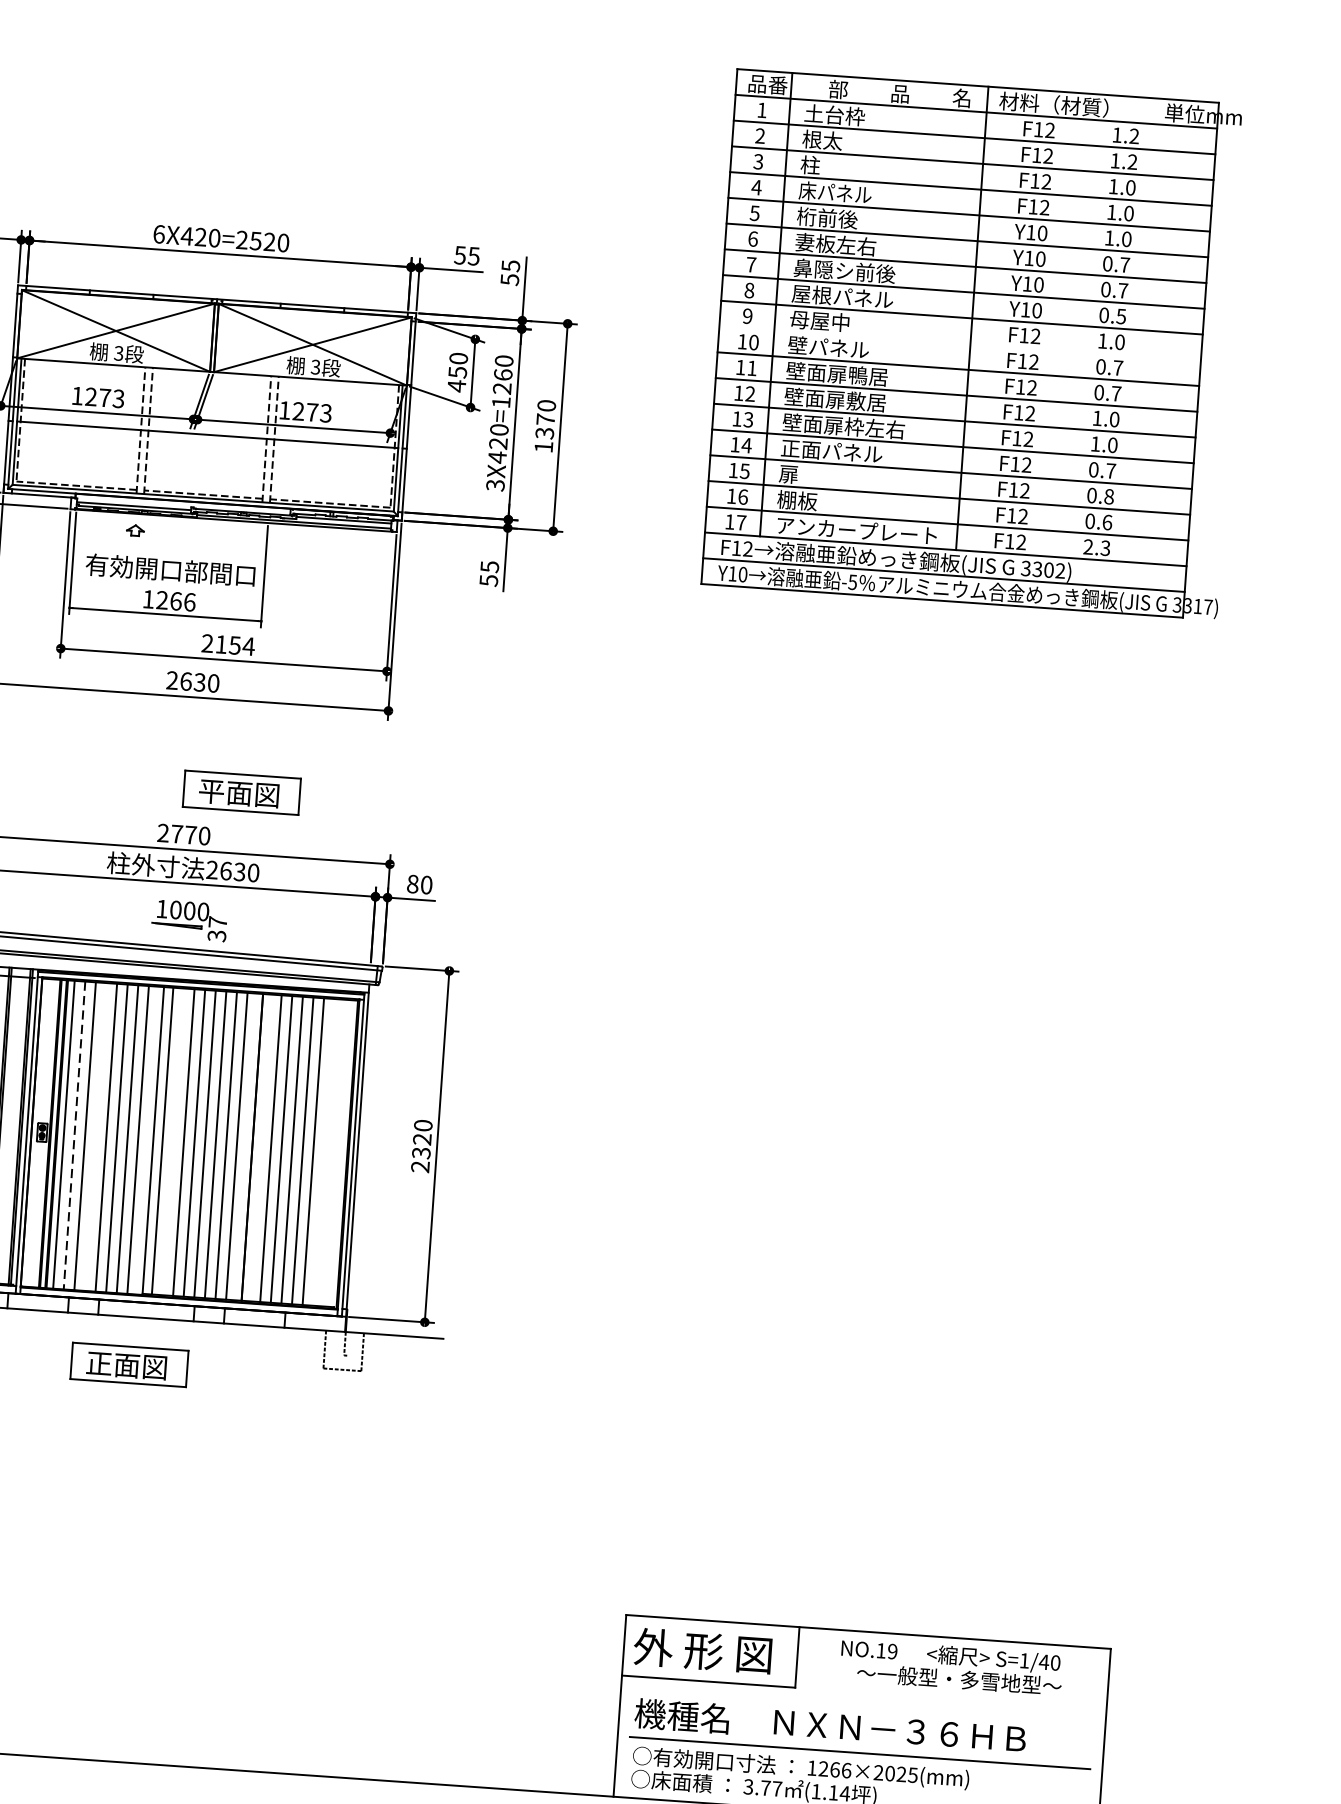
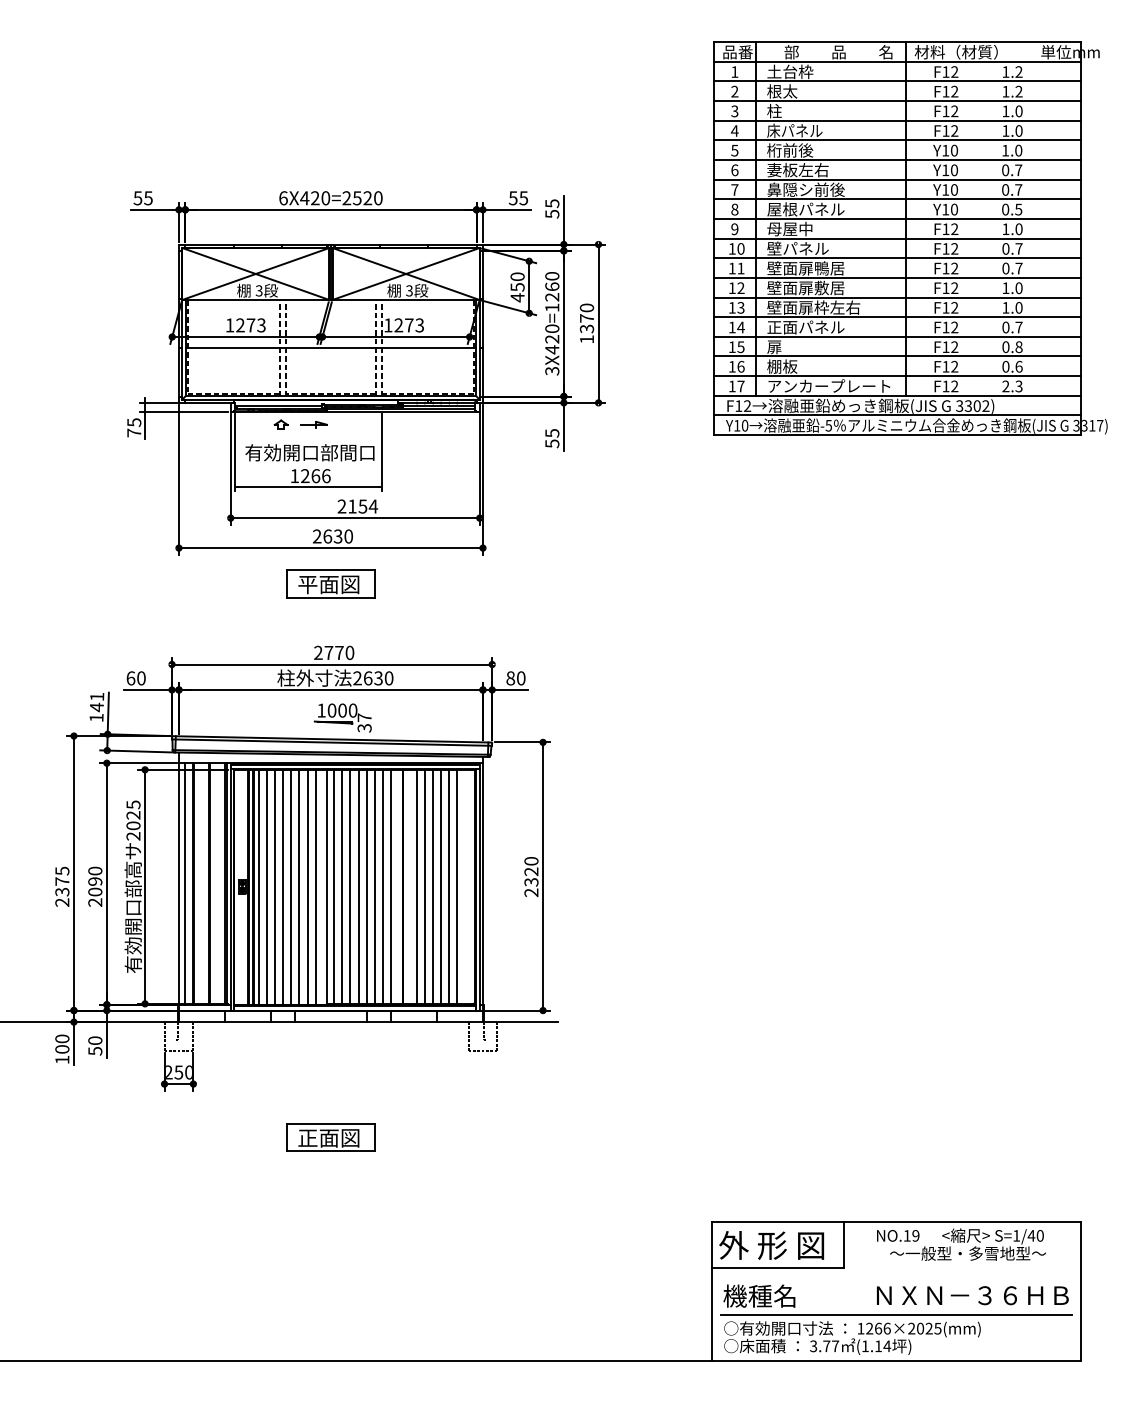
line: (959, 343) -> (897, 238), added
part: (177, 533) -> (313, 424), added
part: (241, 791) -> (330, 583), moved
line: (75, 1135) -> (267, 887), dashed -> solid
line: (96, 1135) -> (283, 886), added
line: (173, 1141) -> (342, 886), added
line: (324, 1151) -> (457, 886), added
part: (128, 1364) -> (330, 1137), moved
text: (899, 1730) -> (972, 1295), moved

